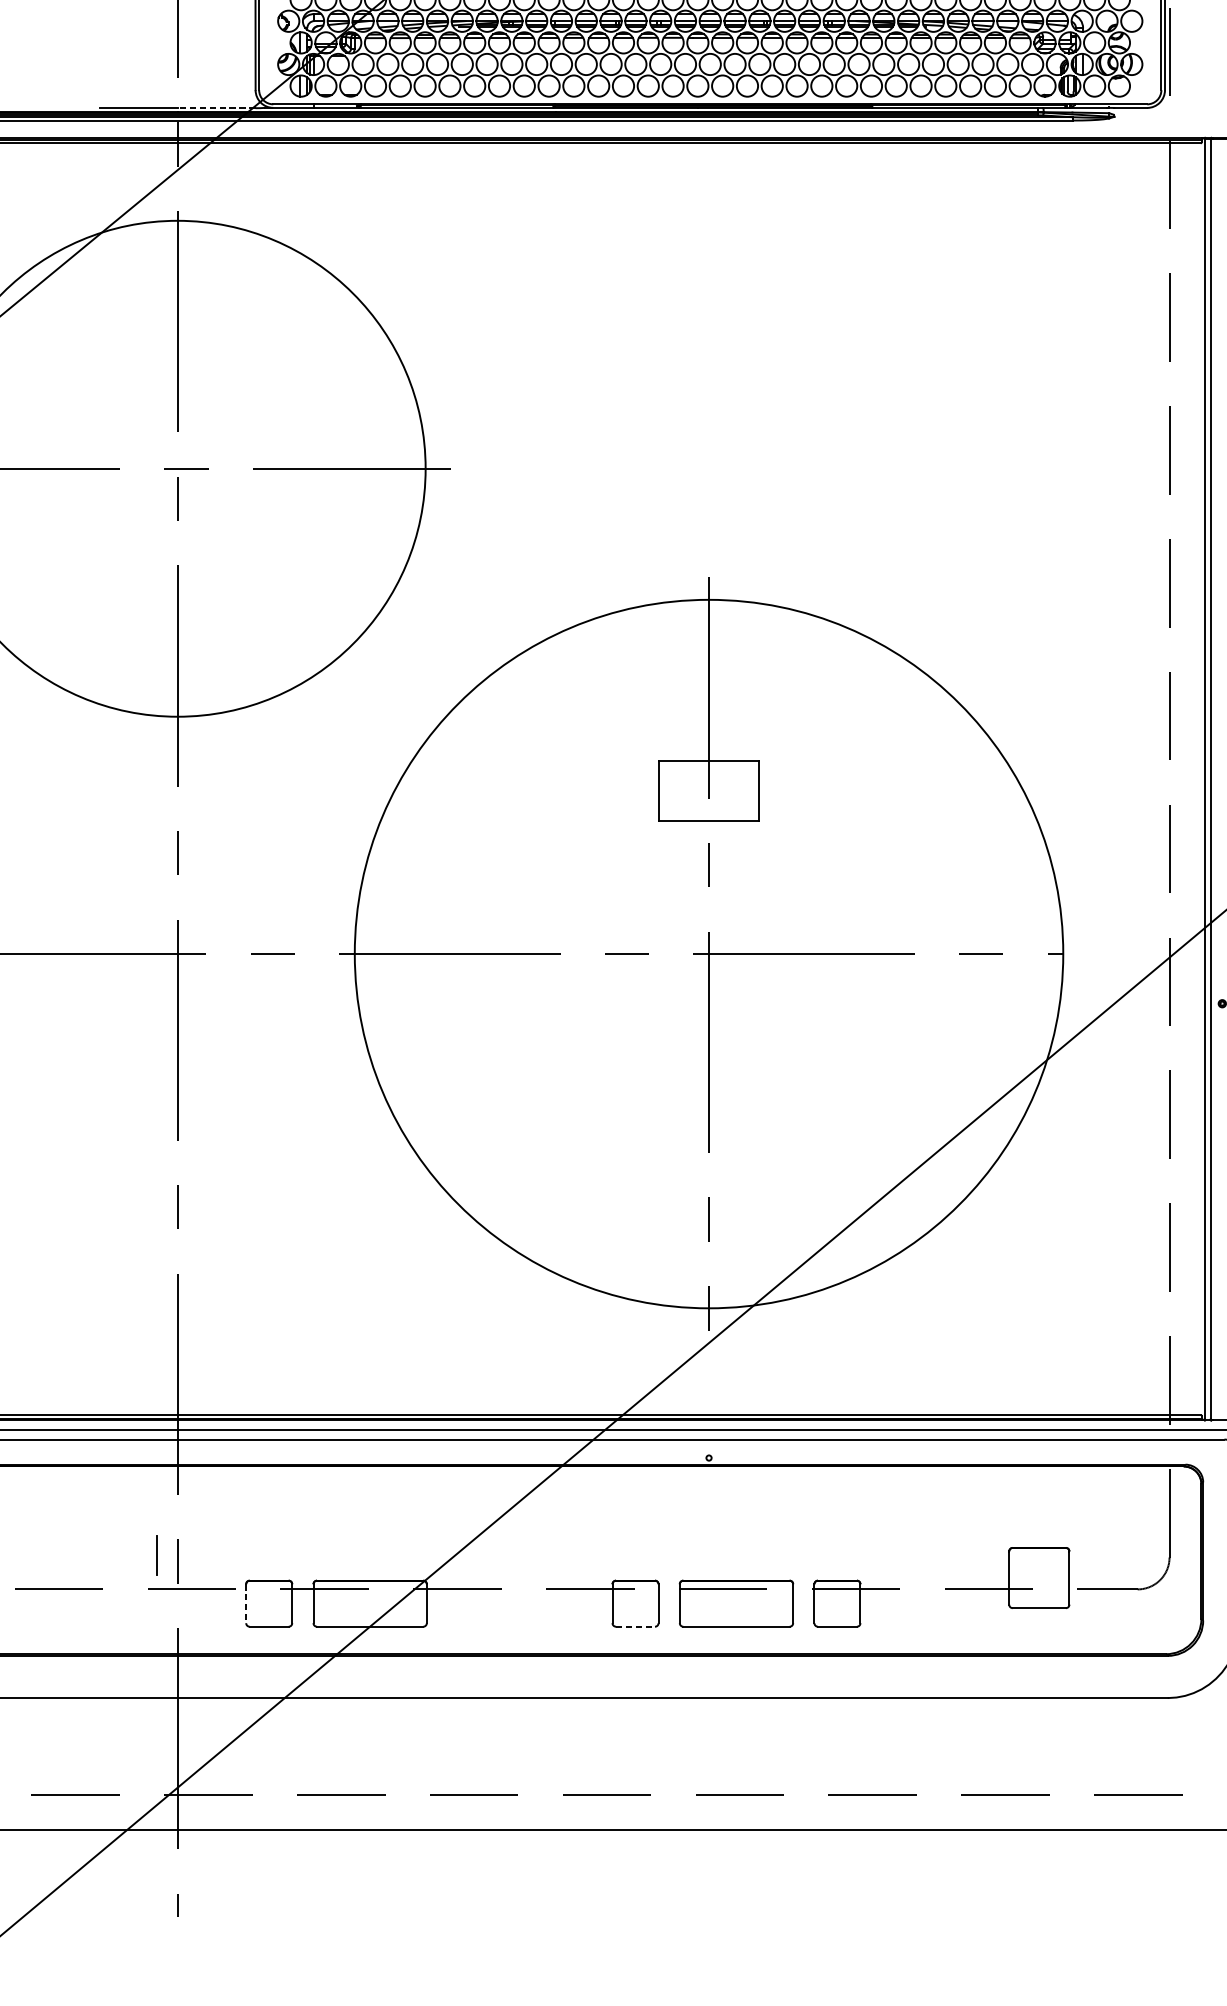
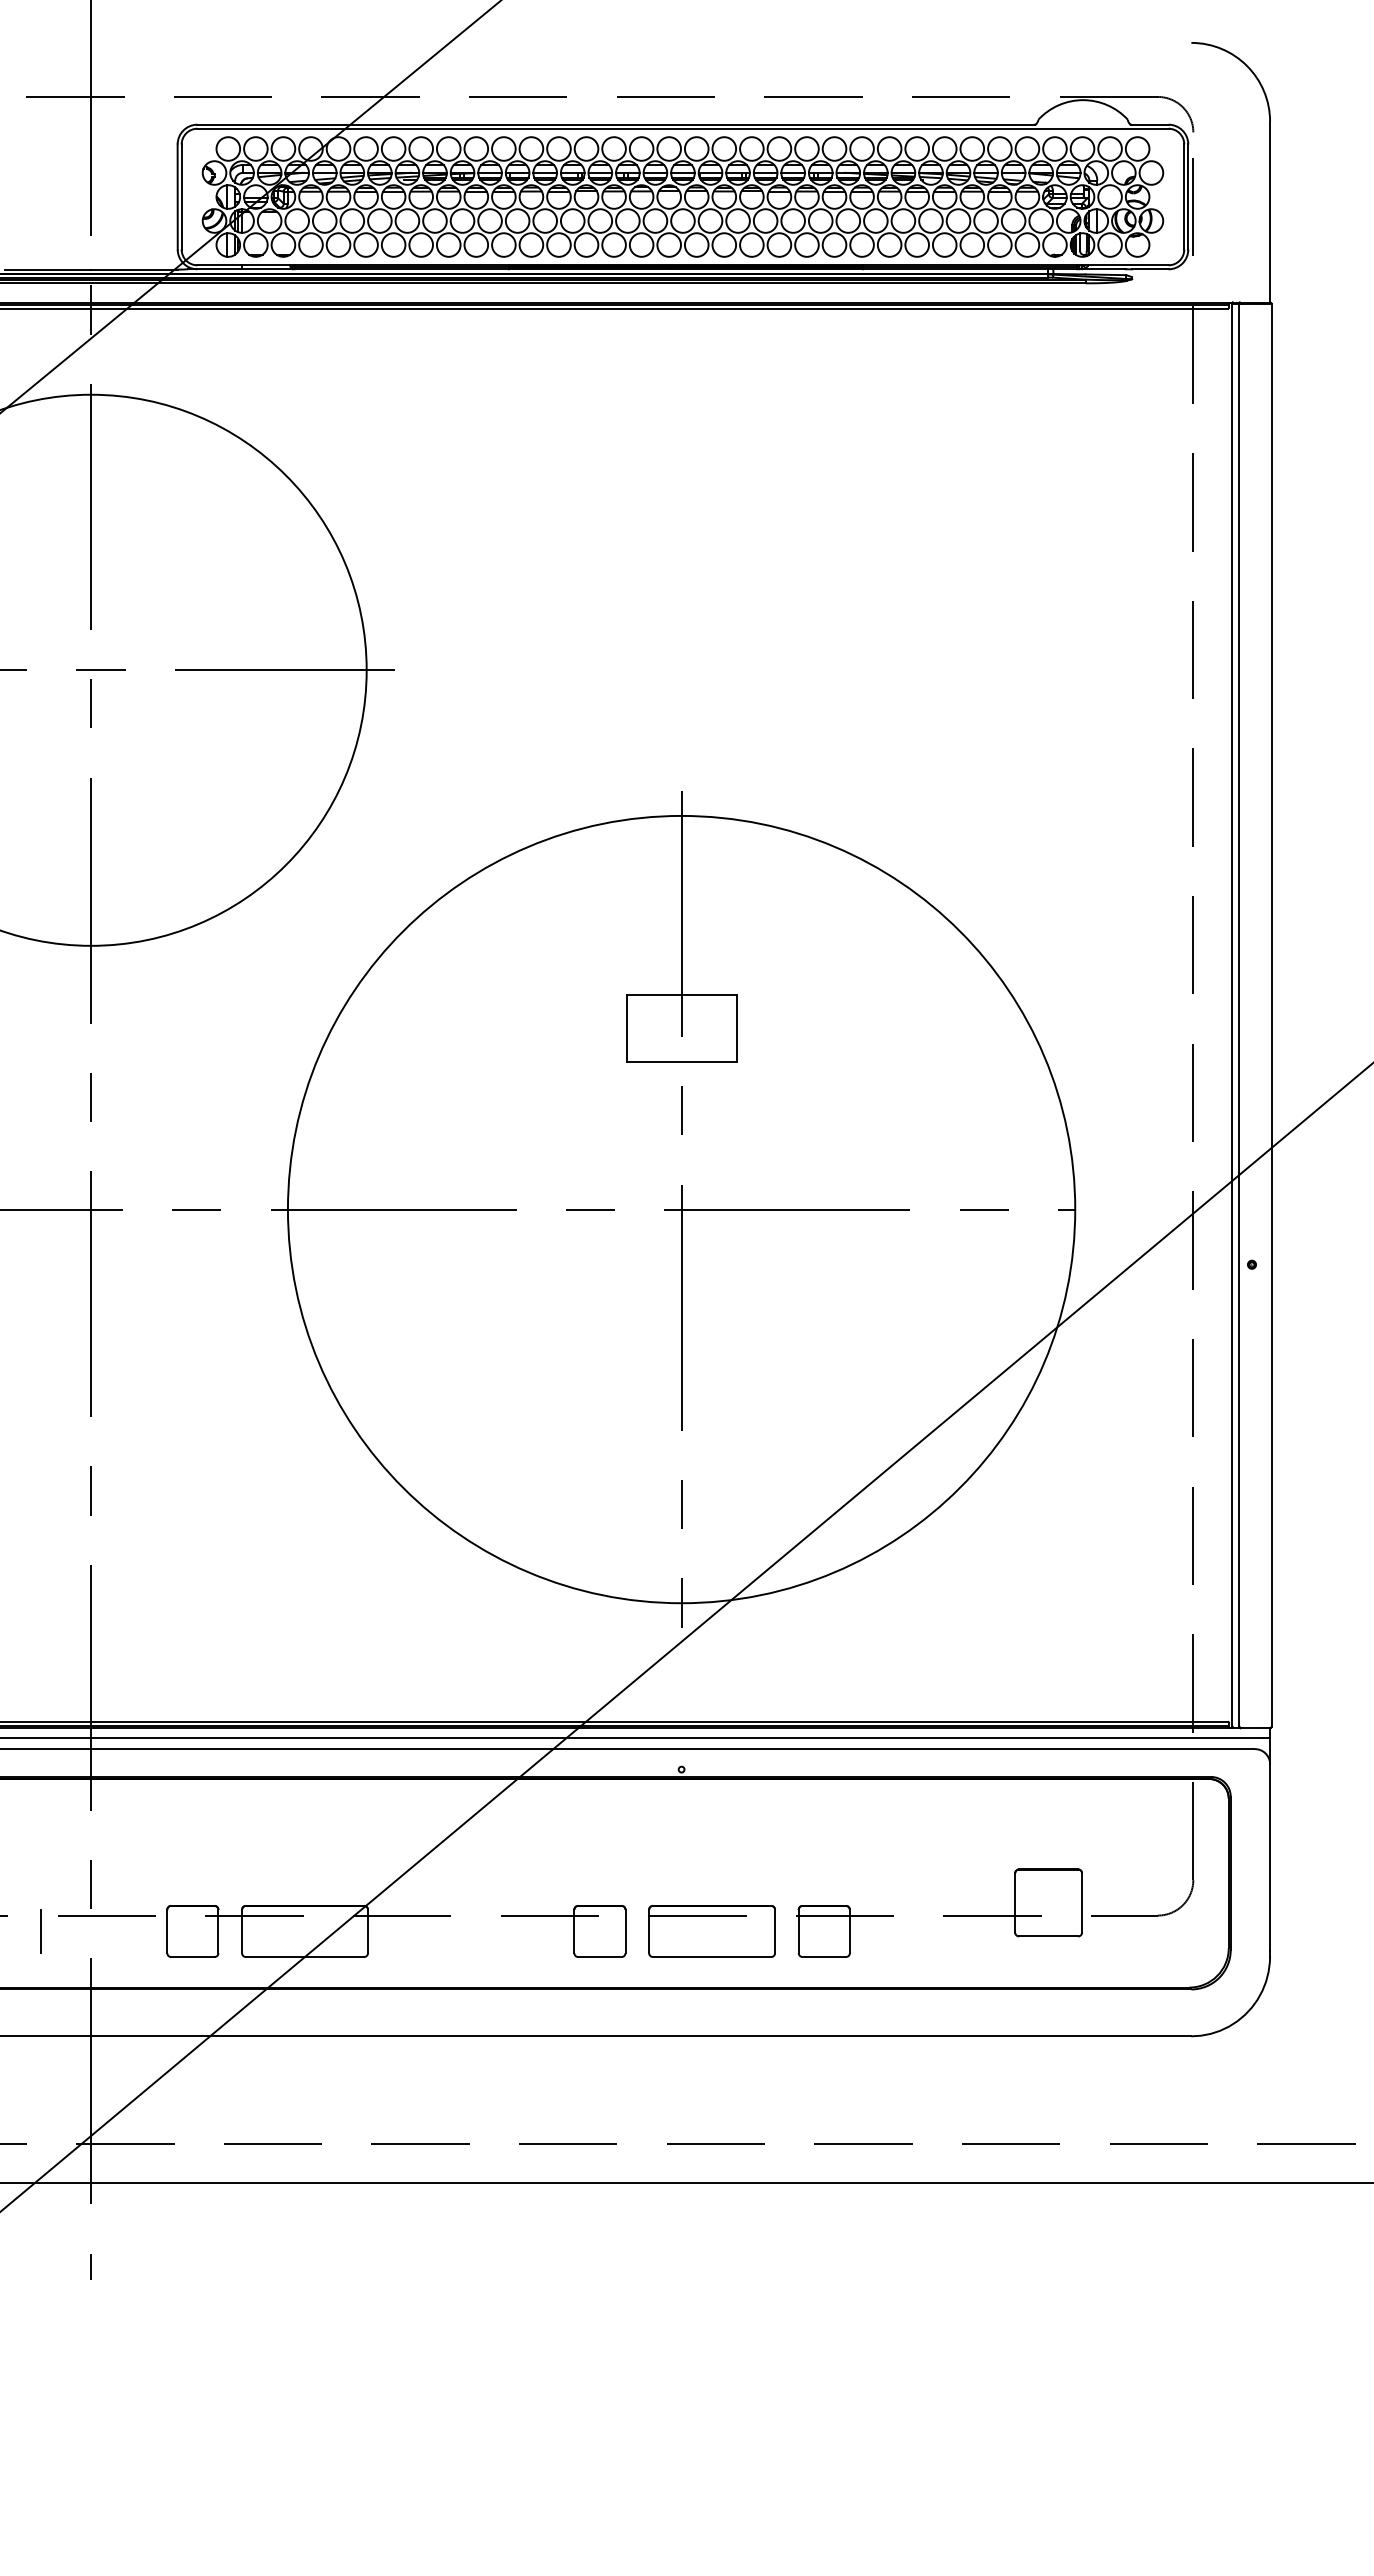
line: (215, 108) -> (133, 269), dashed -> solid
line: (156, 1555) -> (40, 1931), moved
line: (246, 1603) -> (167, 1931), dashed -> solid
line: (635, 1627) -> (599, 1957), dashed -> solid

